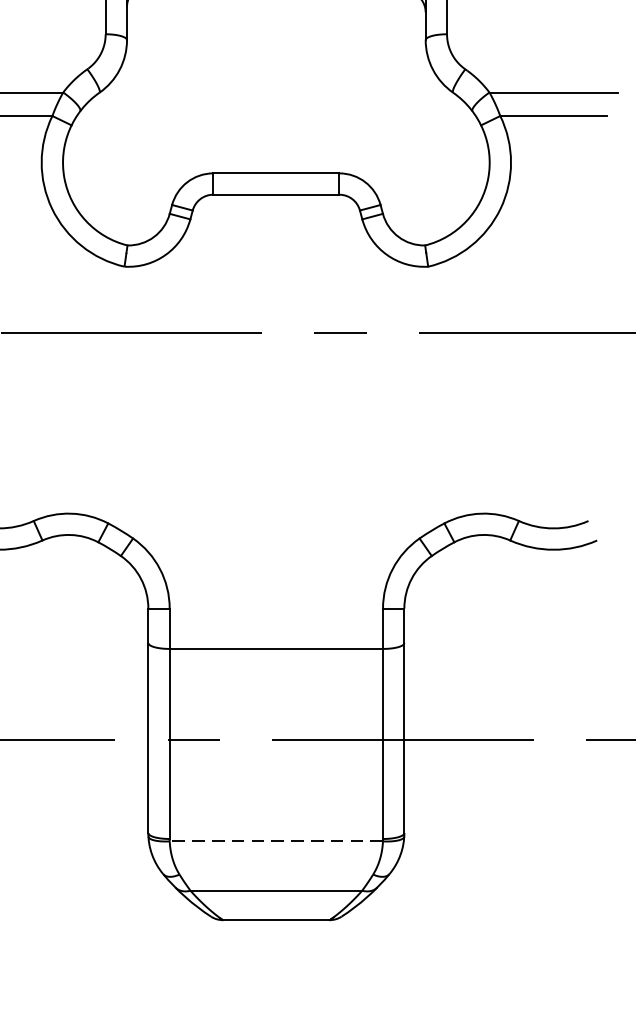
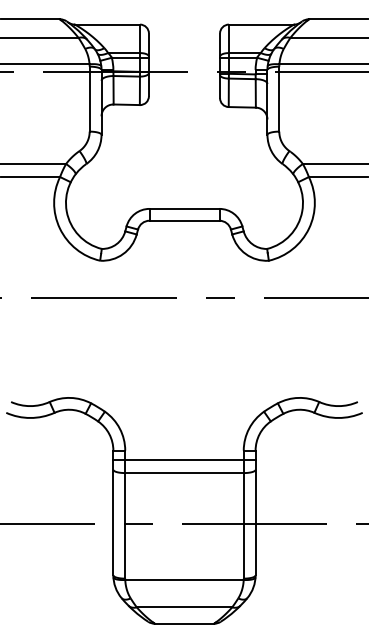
line: (276, 626) -> (184, 460), added
line: (276, 842) -> (184, 580), dashed -> solid

